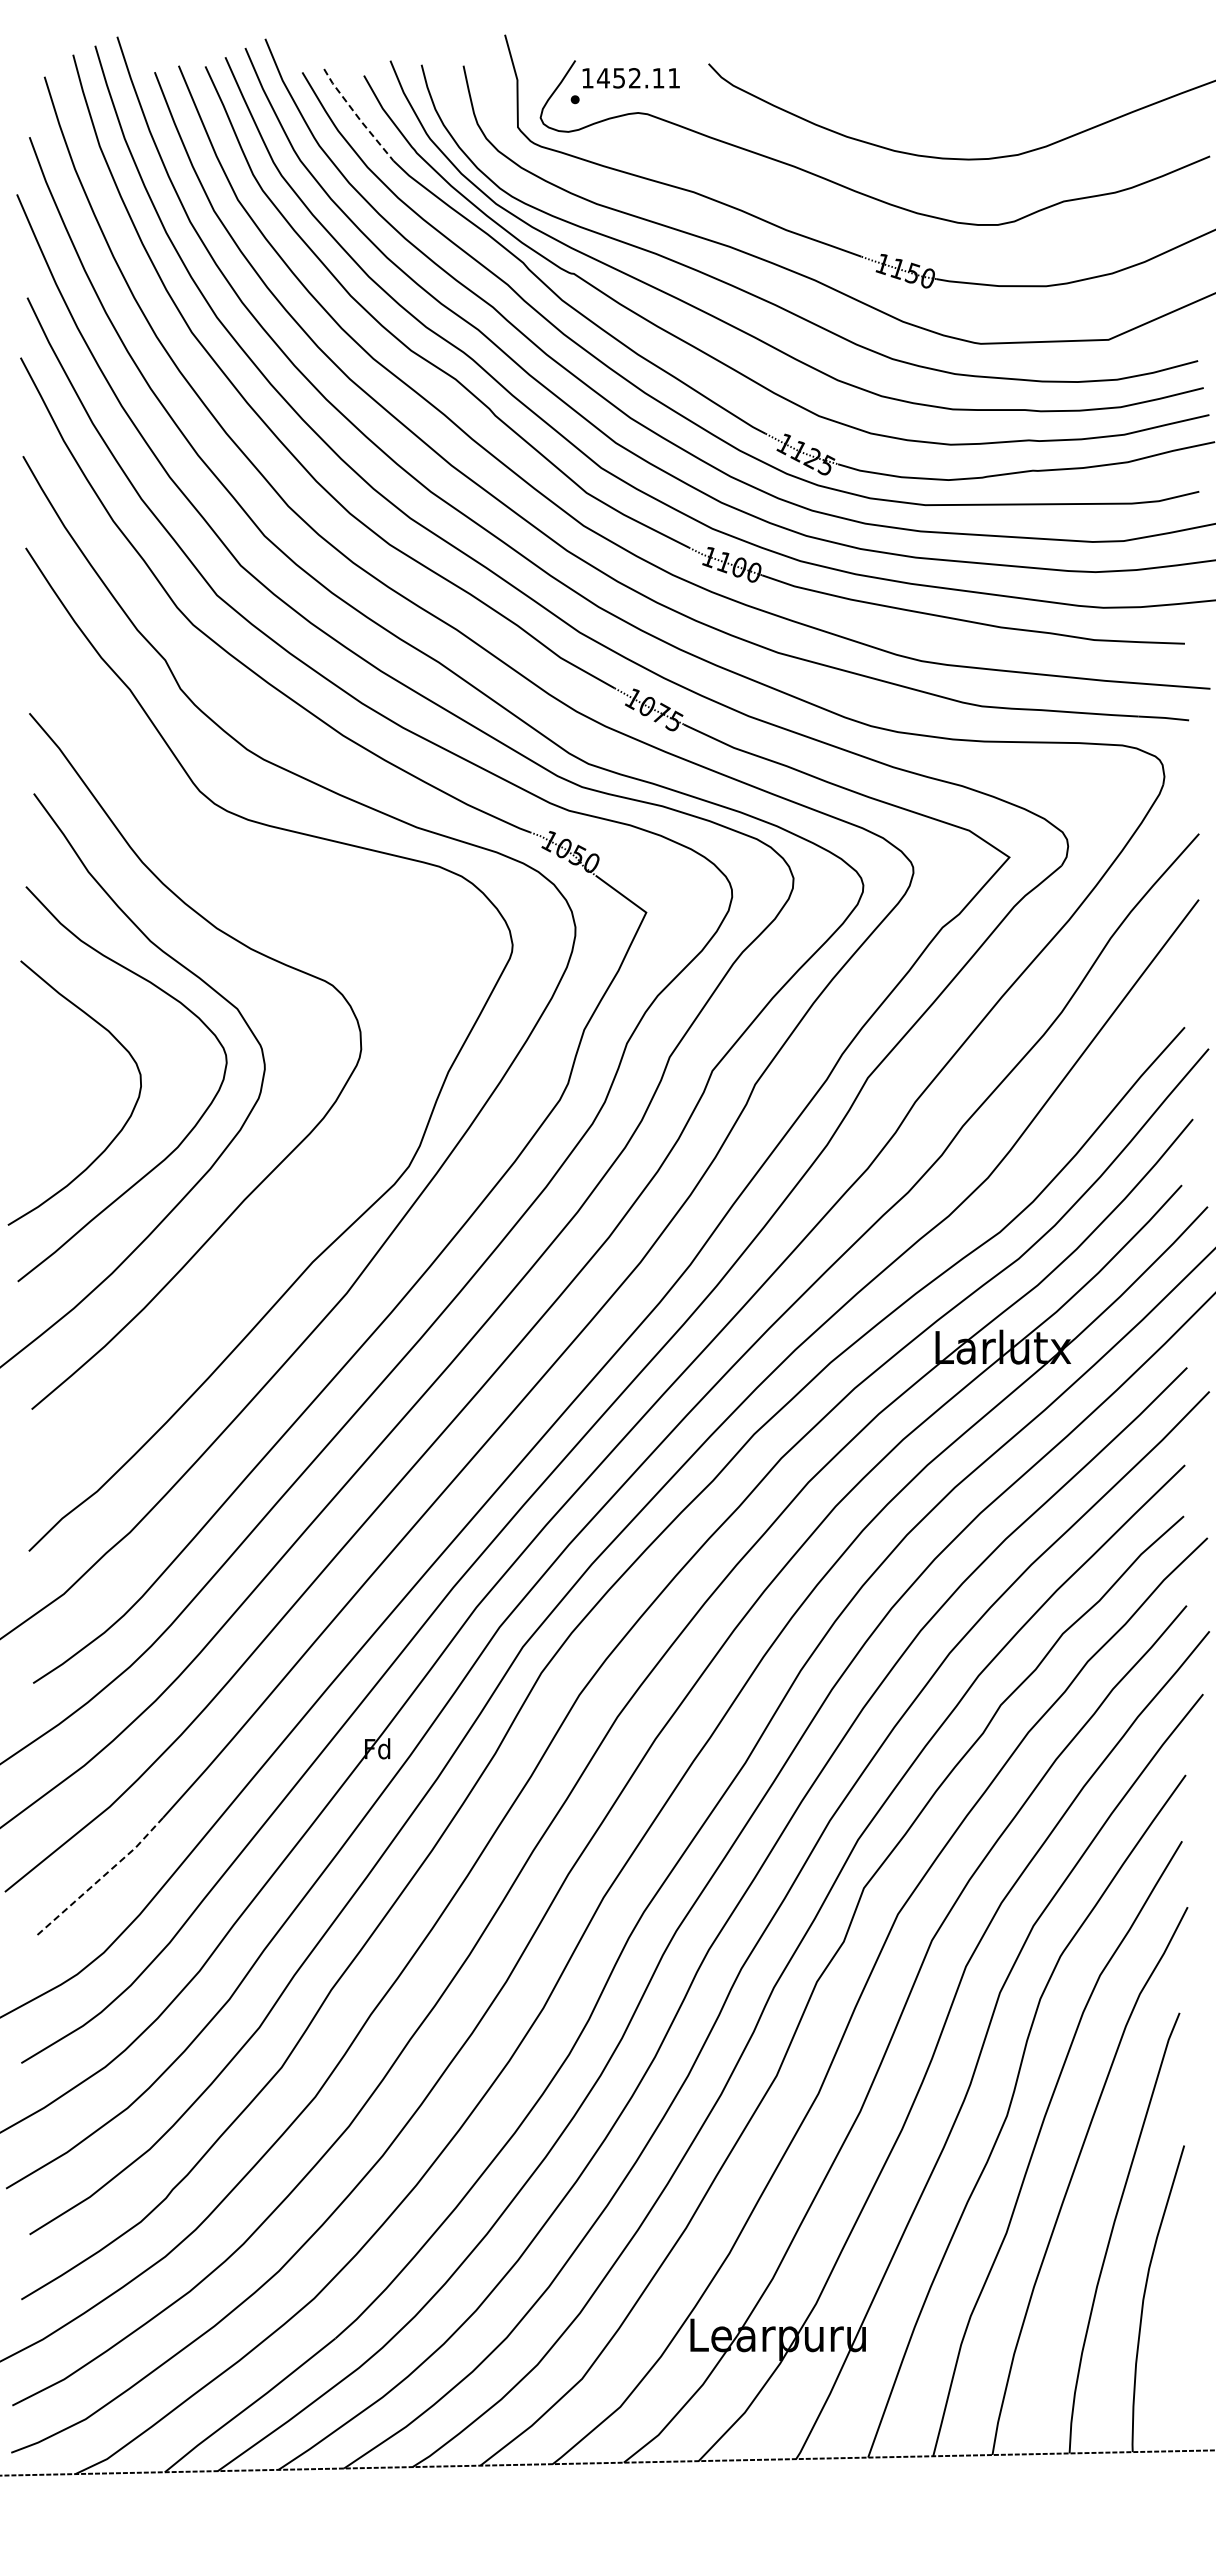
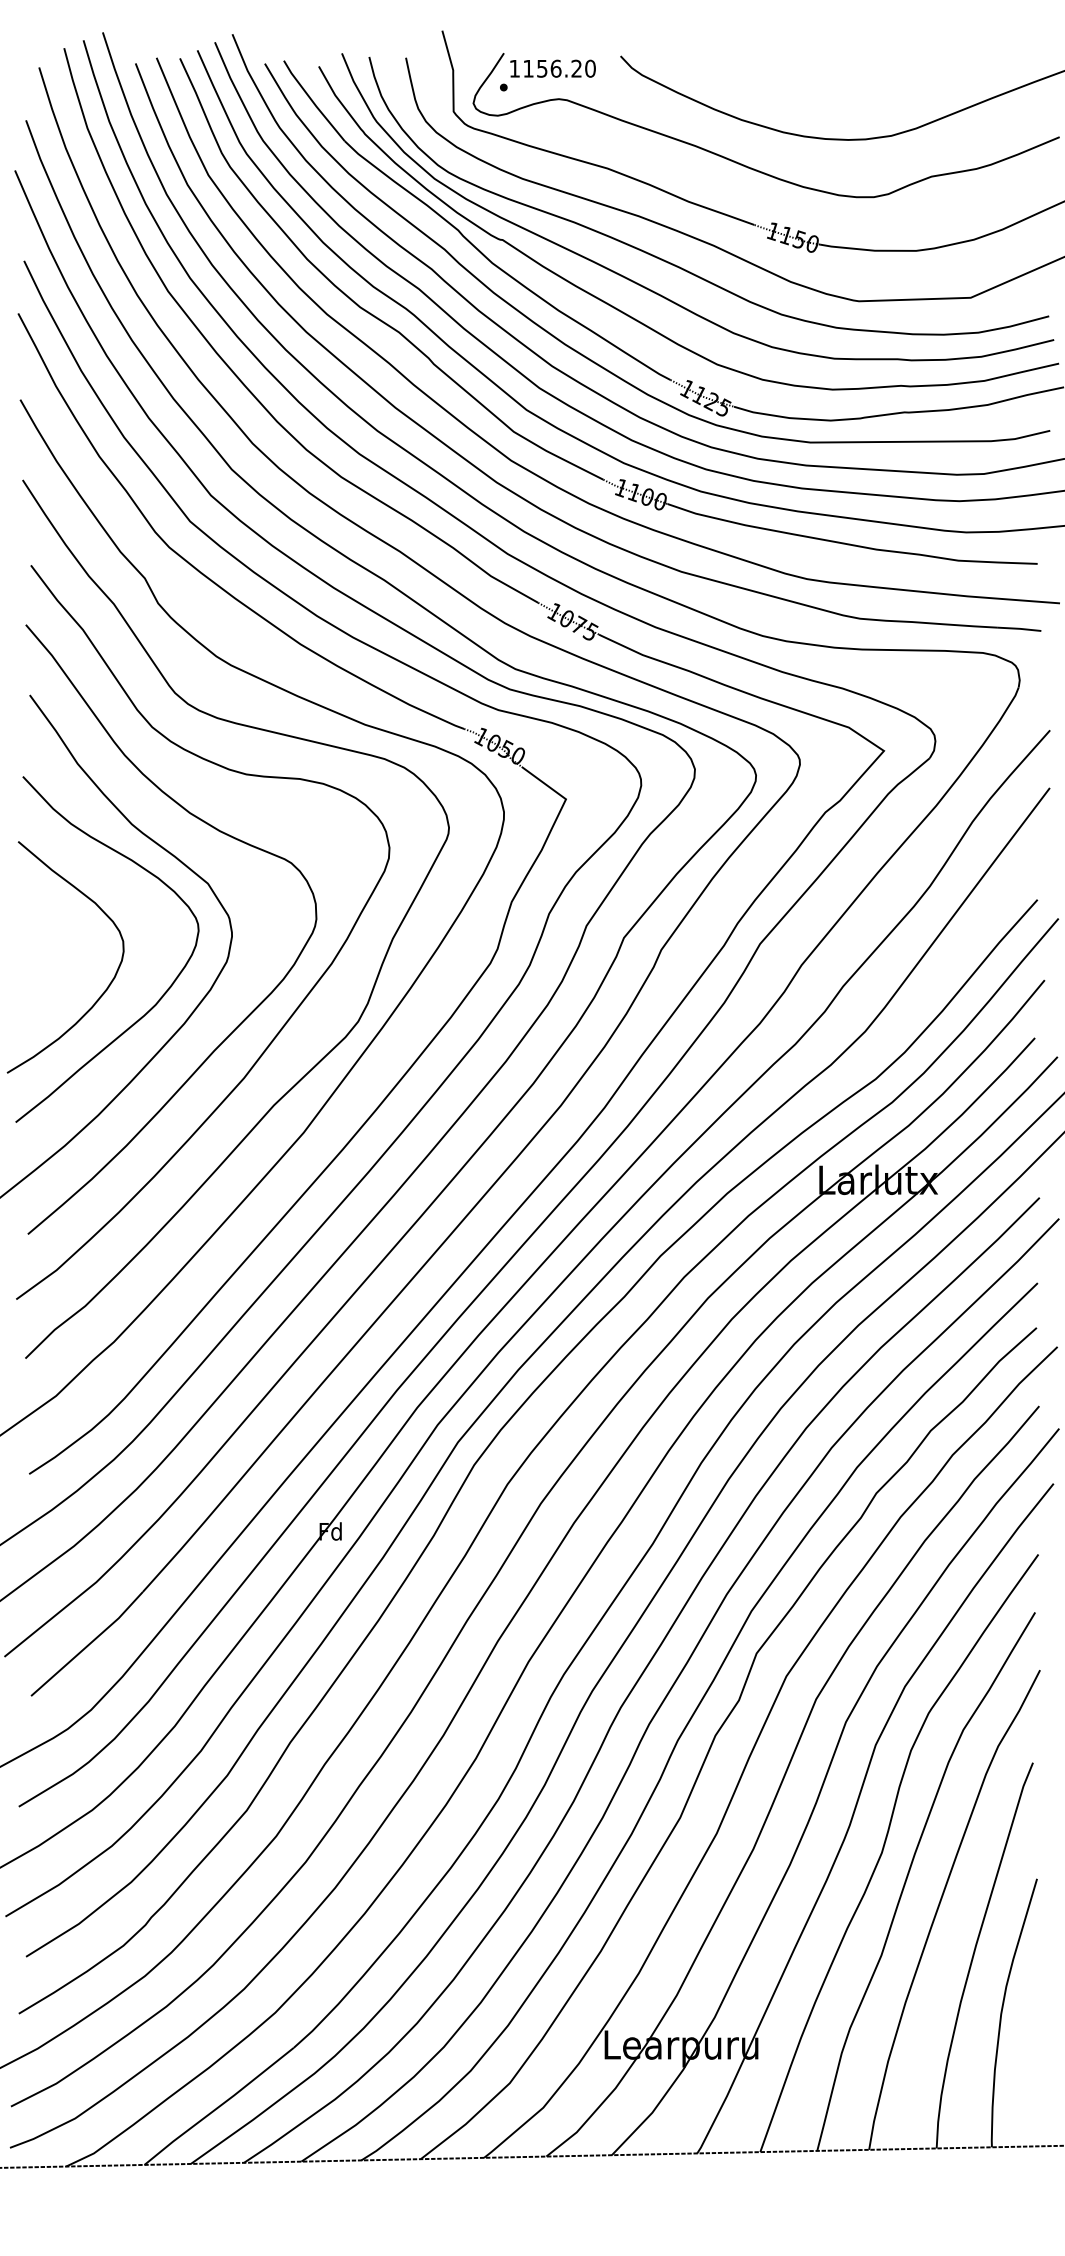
text: (638, 78) -> (559, 68), 1452.11 -> 1156.20
line: (357, 116) -> (313, 102), dashed -> solid
curve: (342, 1145) -> (300, 1003), added
line: (101, 1878) -> (89, 1645), dashed -> solid

